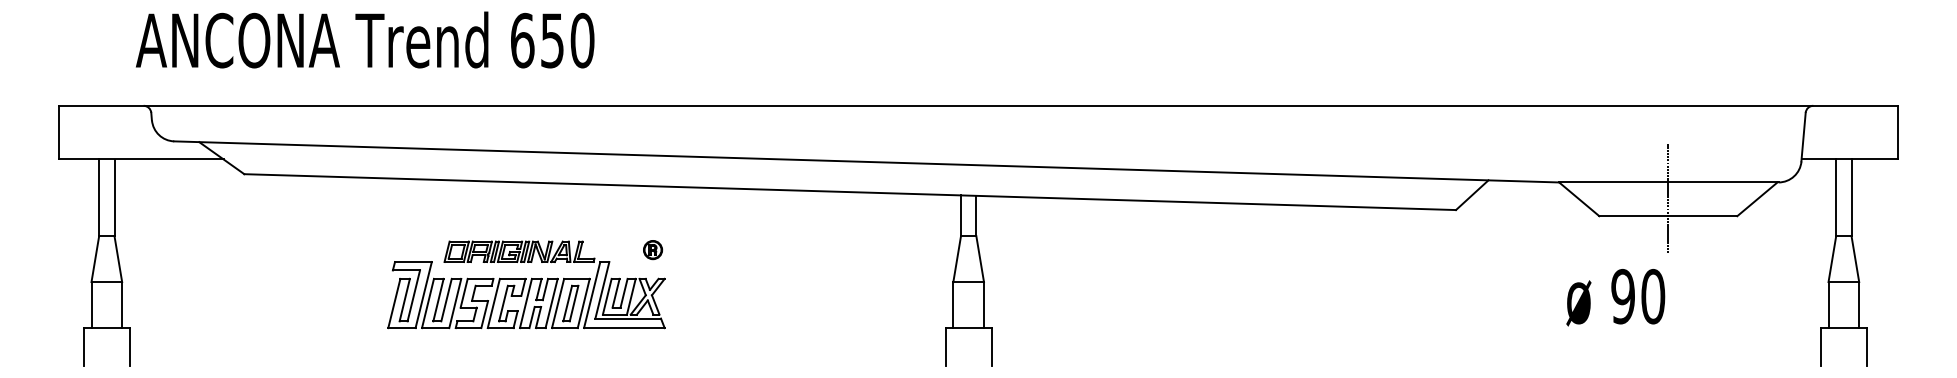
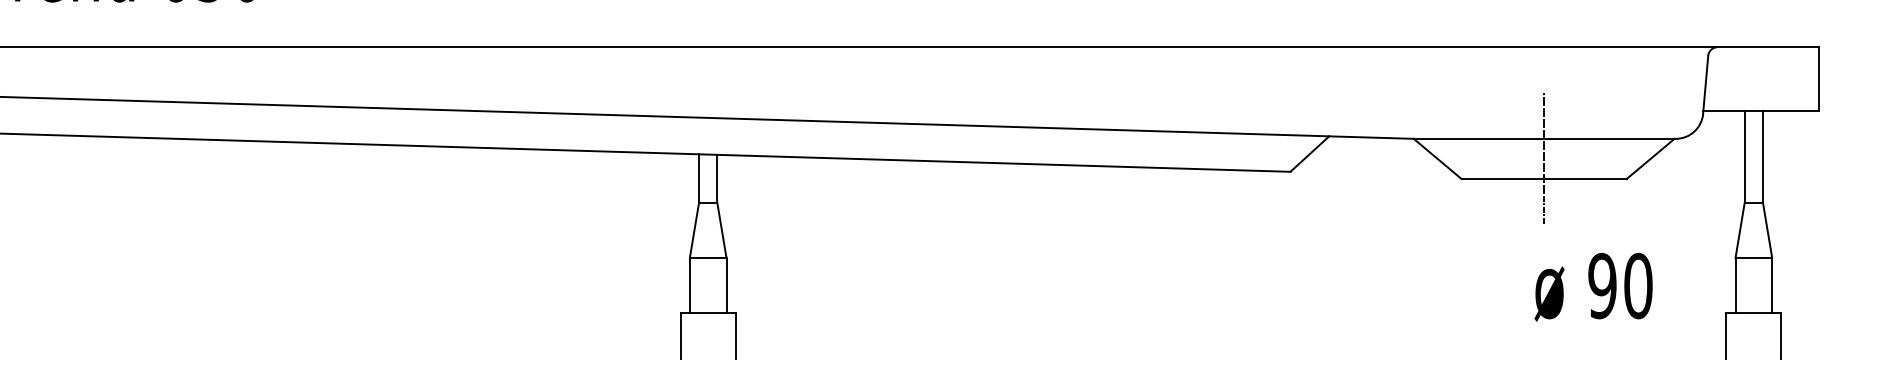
part: (526, 284) -> (179, 260), removed
text: (1615, 297) -> (1593, 287), moved

